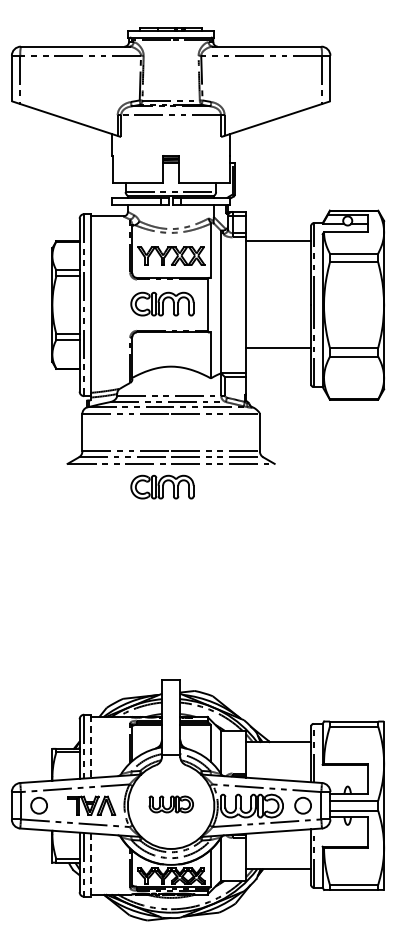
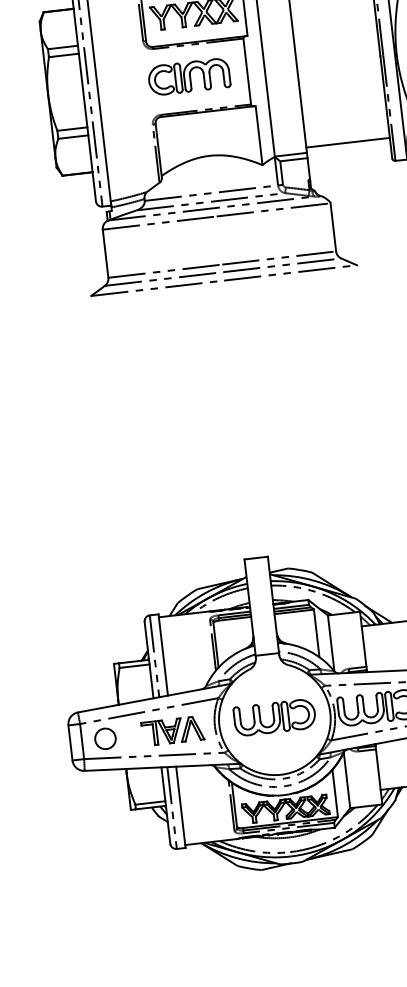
line: (278, 347) -> (347, 142), moved
part: (162, 486) -> (216, 310), removed
line: (91, 746) -> (163, 655), dashed -> solid
part: (171, 804) -> (275, 717), size x1.43
line: (91, 865) -> (181, 807), dashed -> solid

